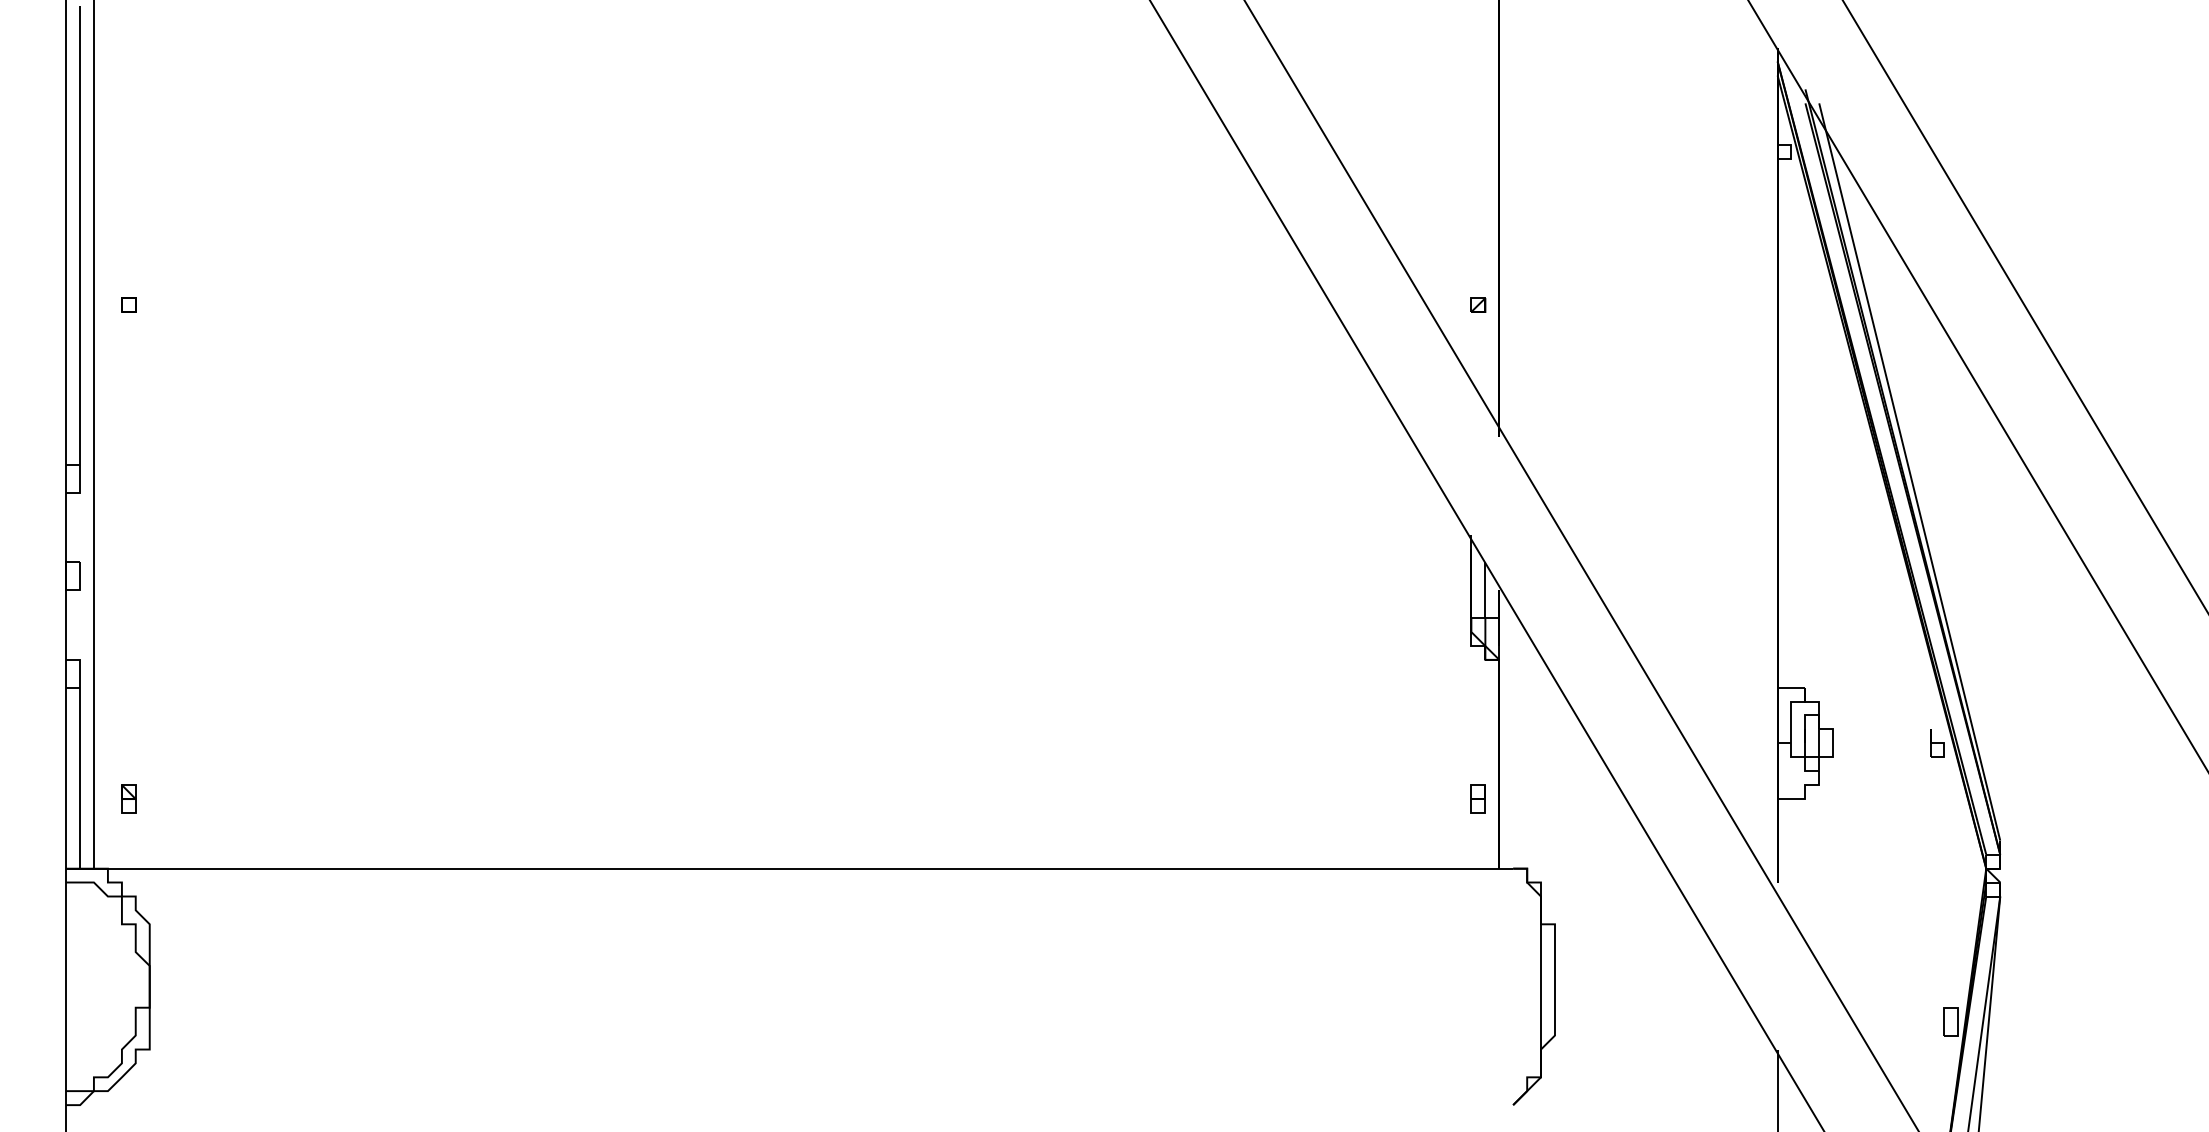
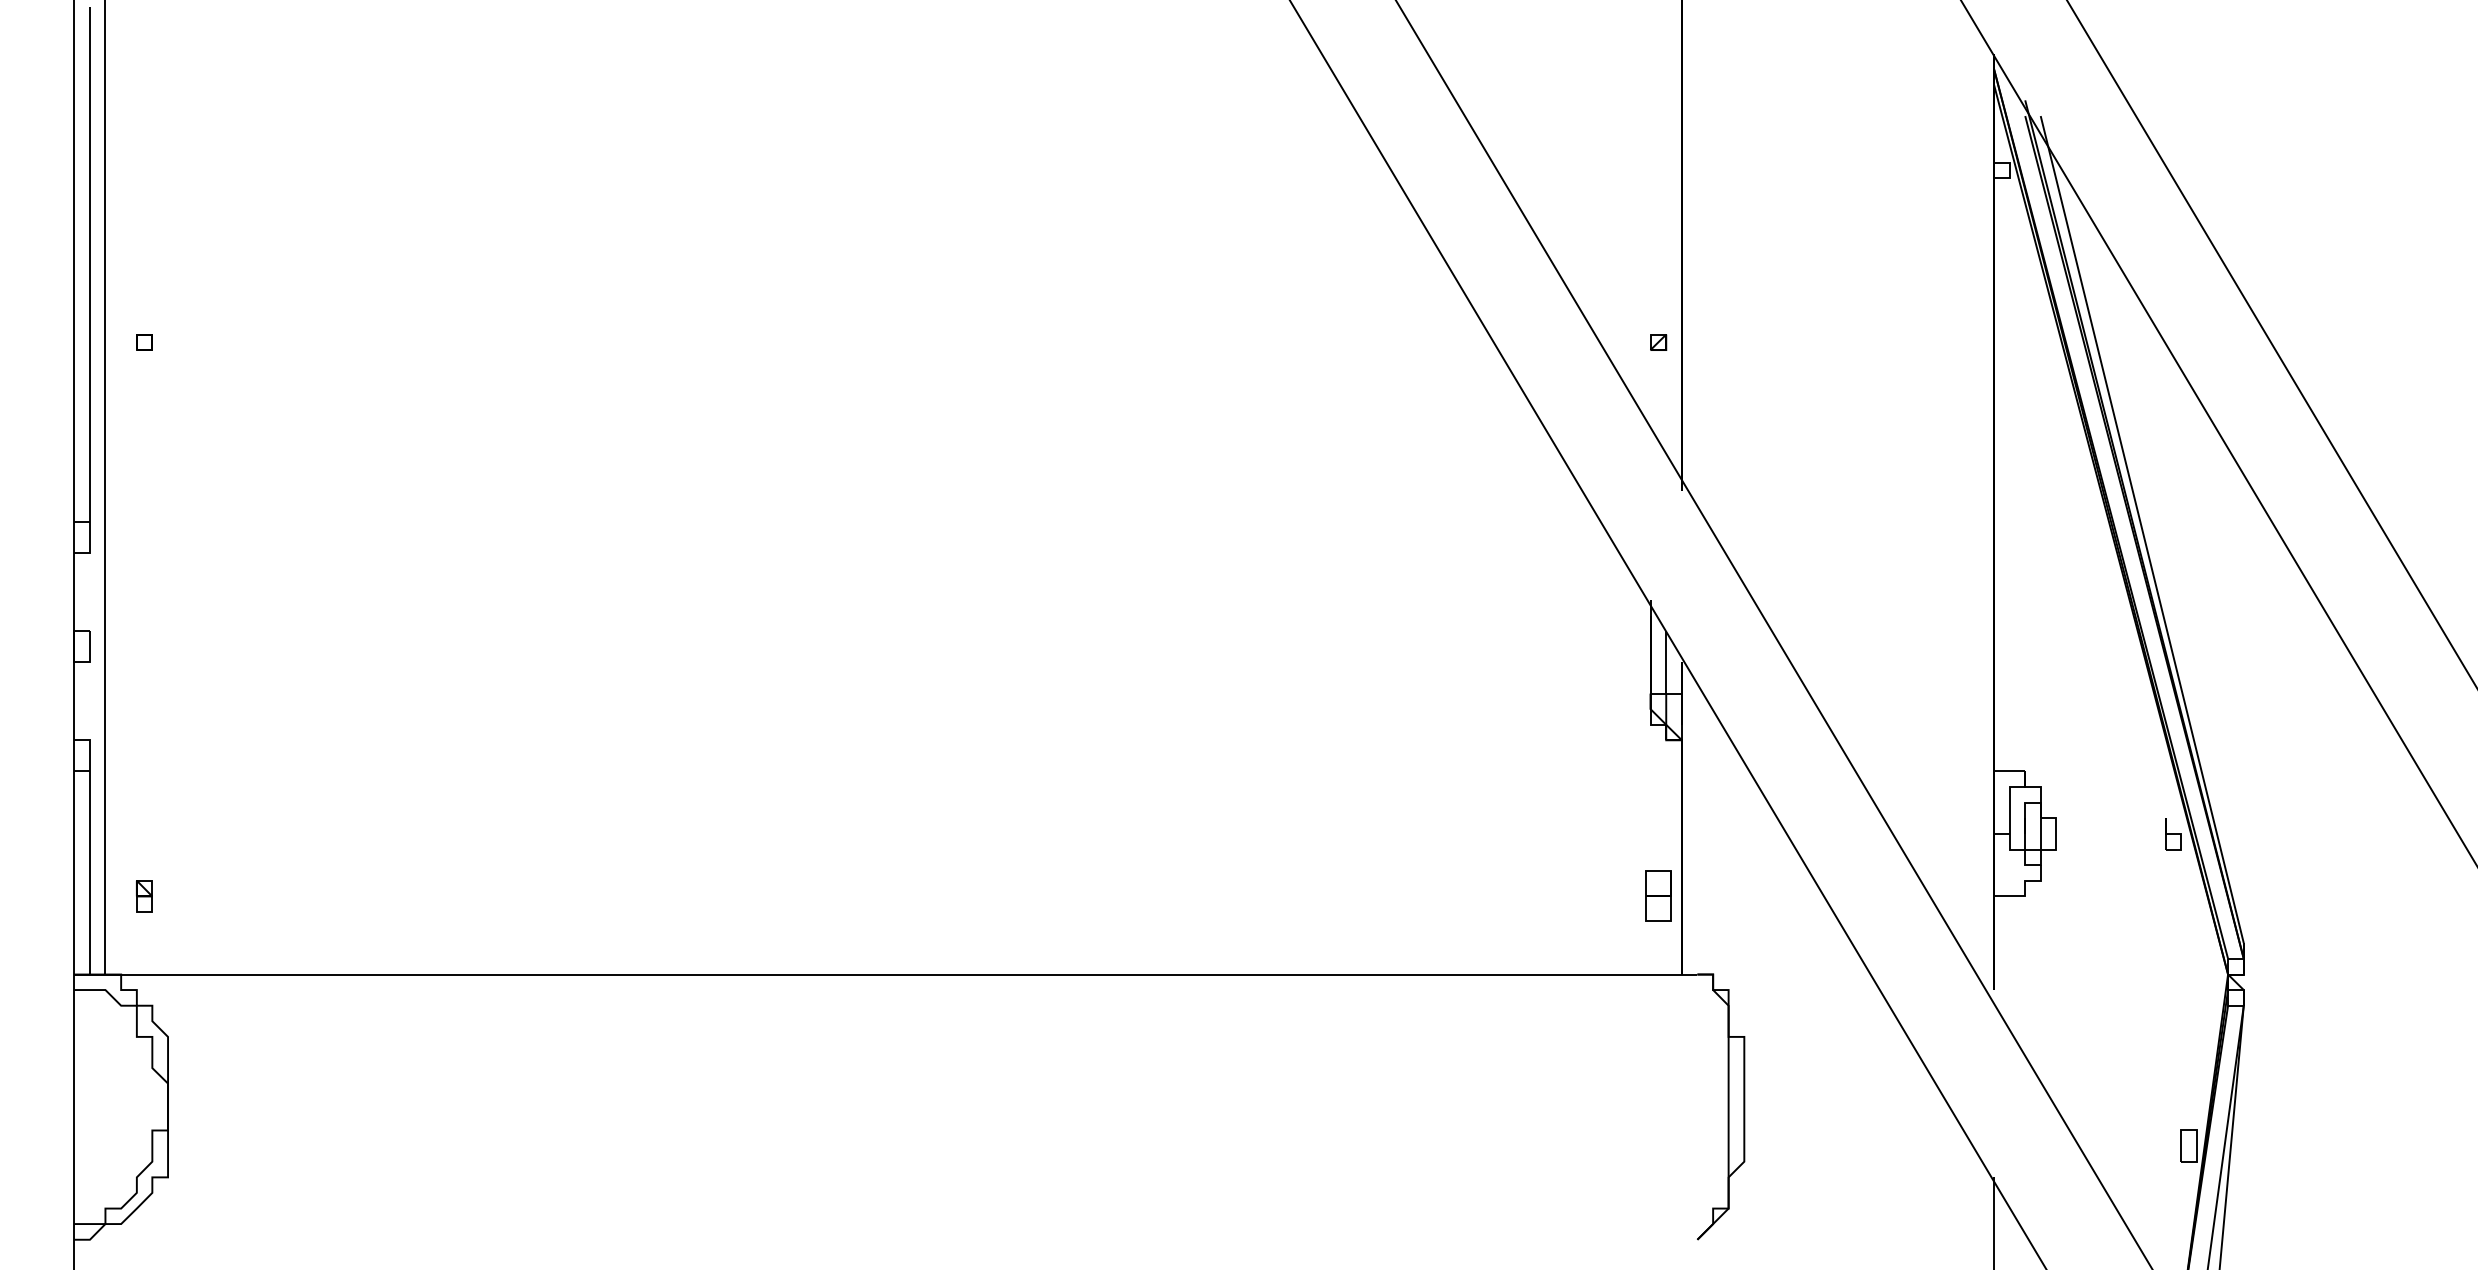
part: (1478, 799) -> (1658, 896), size x1.6

